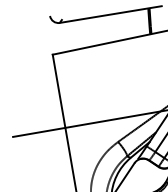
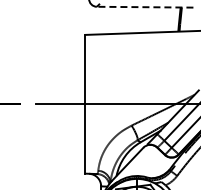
line: (110, 14) -> (144, 7), solid -> dashed

